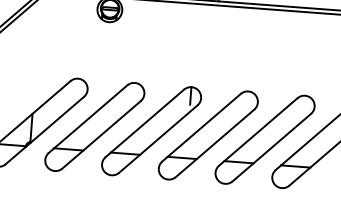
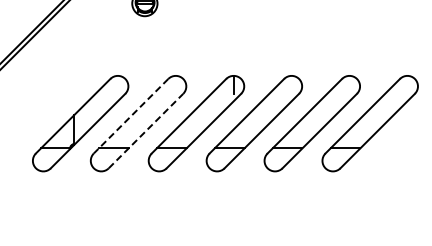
line: (88, 119) -> (131, 116), solid -> dashed
line: (102, 135) -> (146, 131), solid -> dashed

